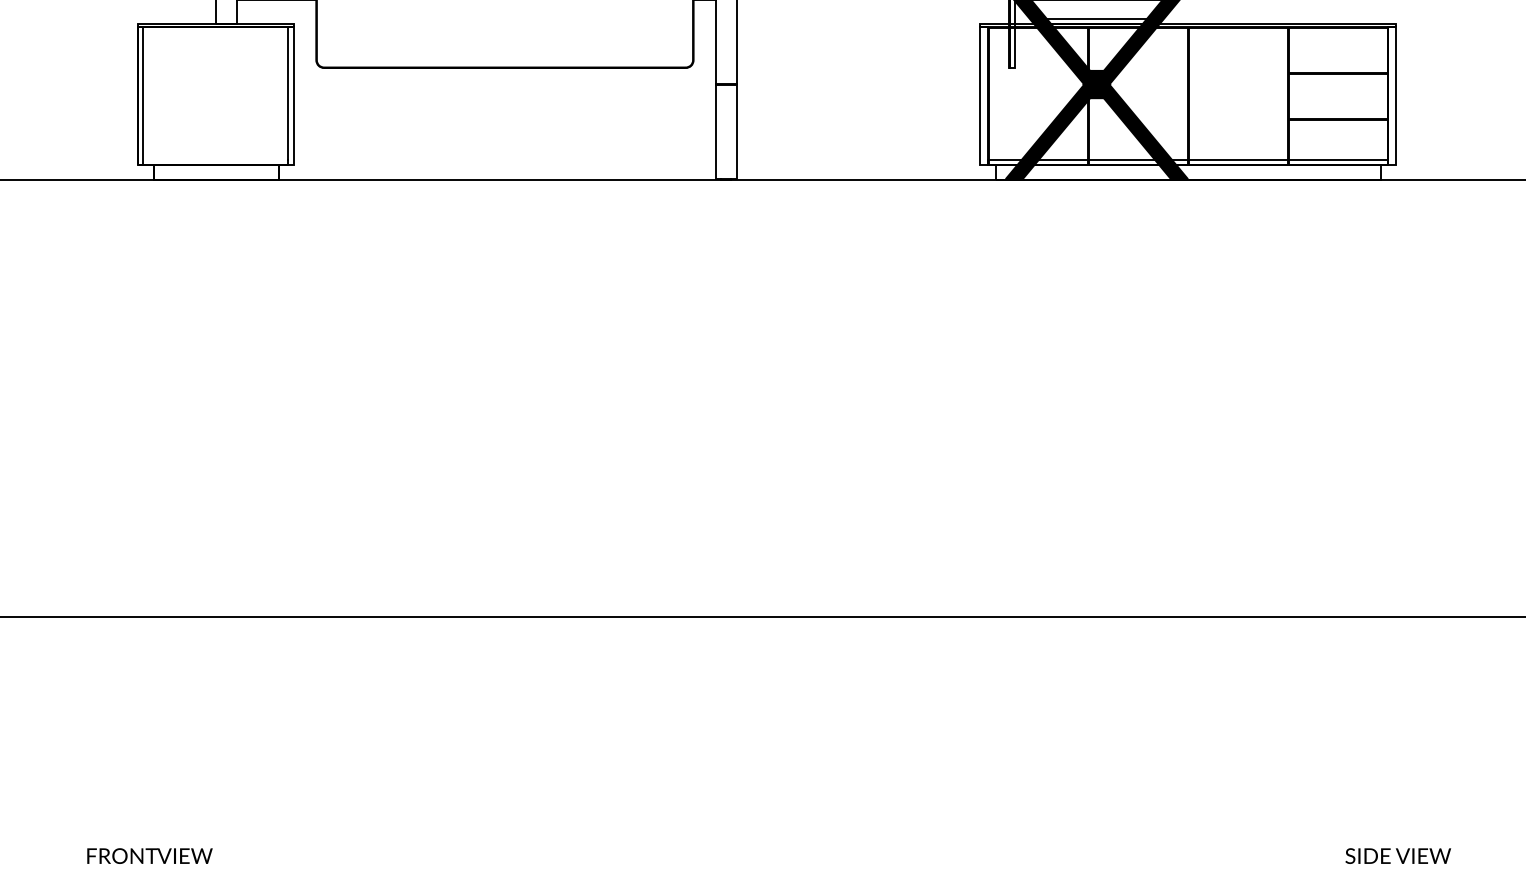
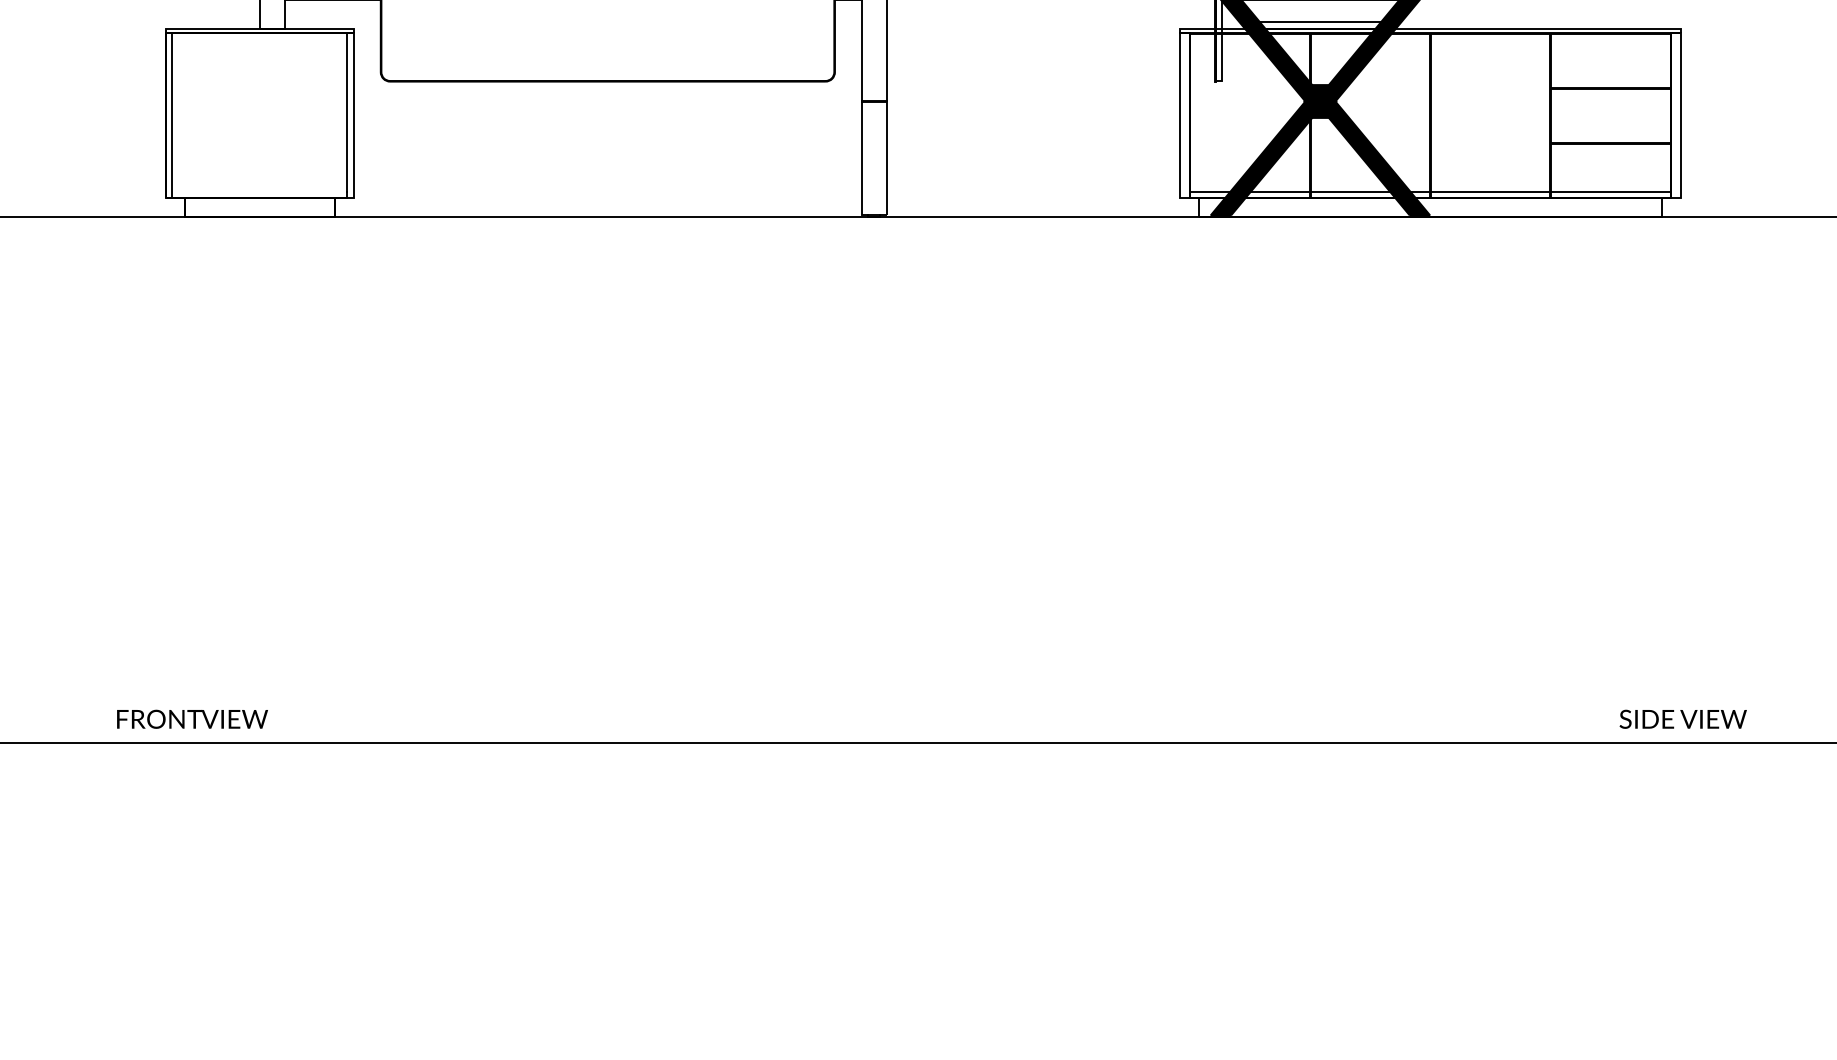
text: (149, 855) -> (192, 718), moved
text: (1397, 855) -> (1682, 718), moved

